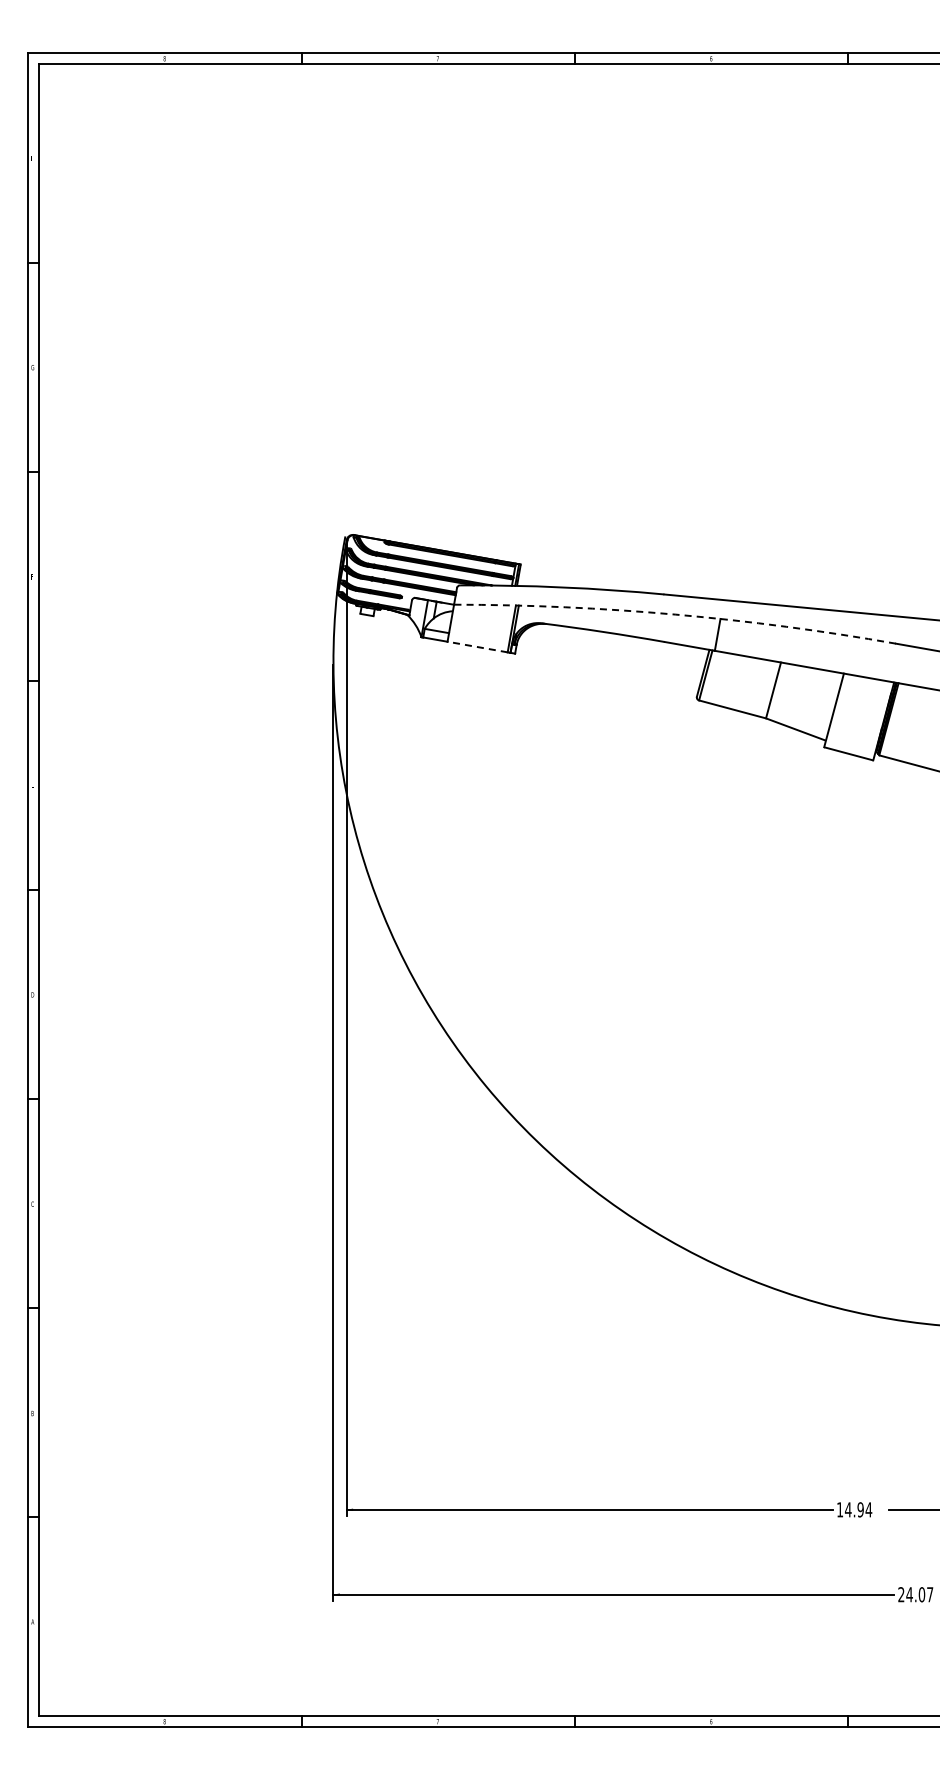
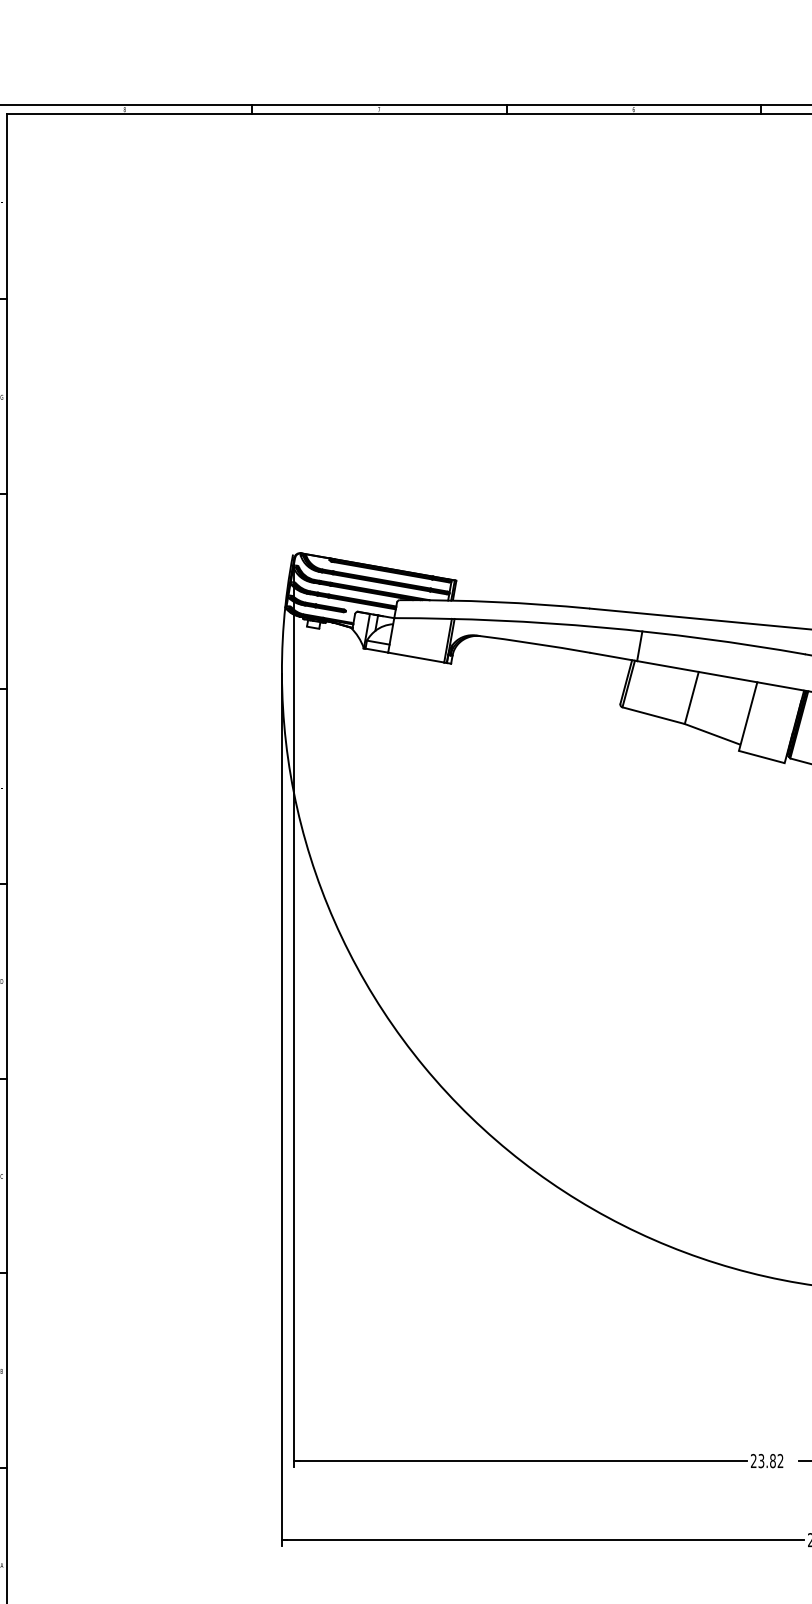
arc: (675, 614) -> (600, 627), dashed -> solid
line: (477, 647) -> (416, 657), dashed -> solid
text: (854, 1509) -> (767, 1460), 14.94 -> 23.82

